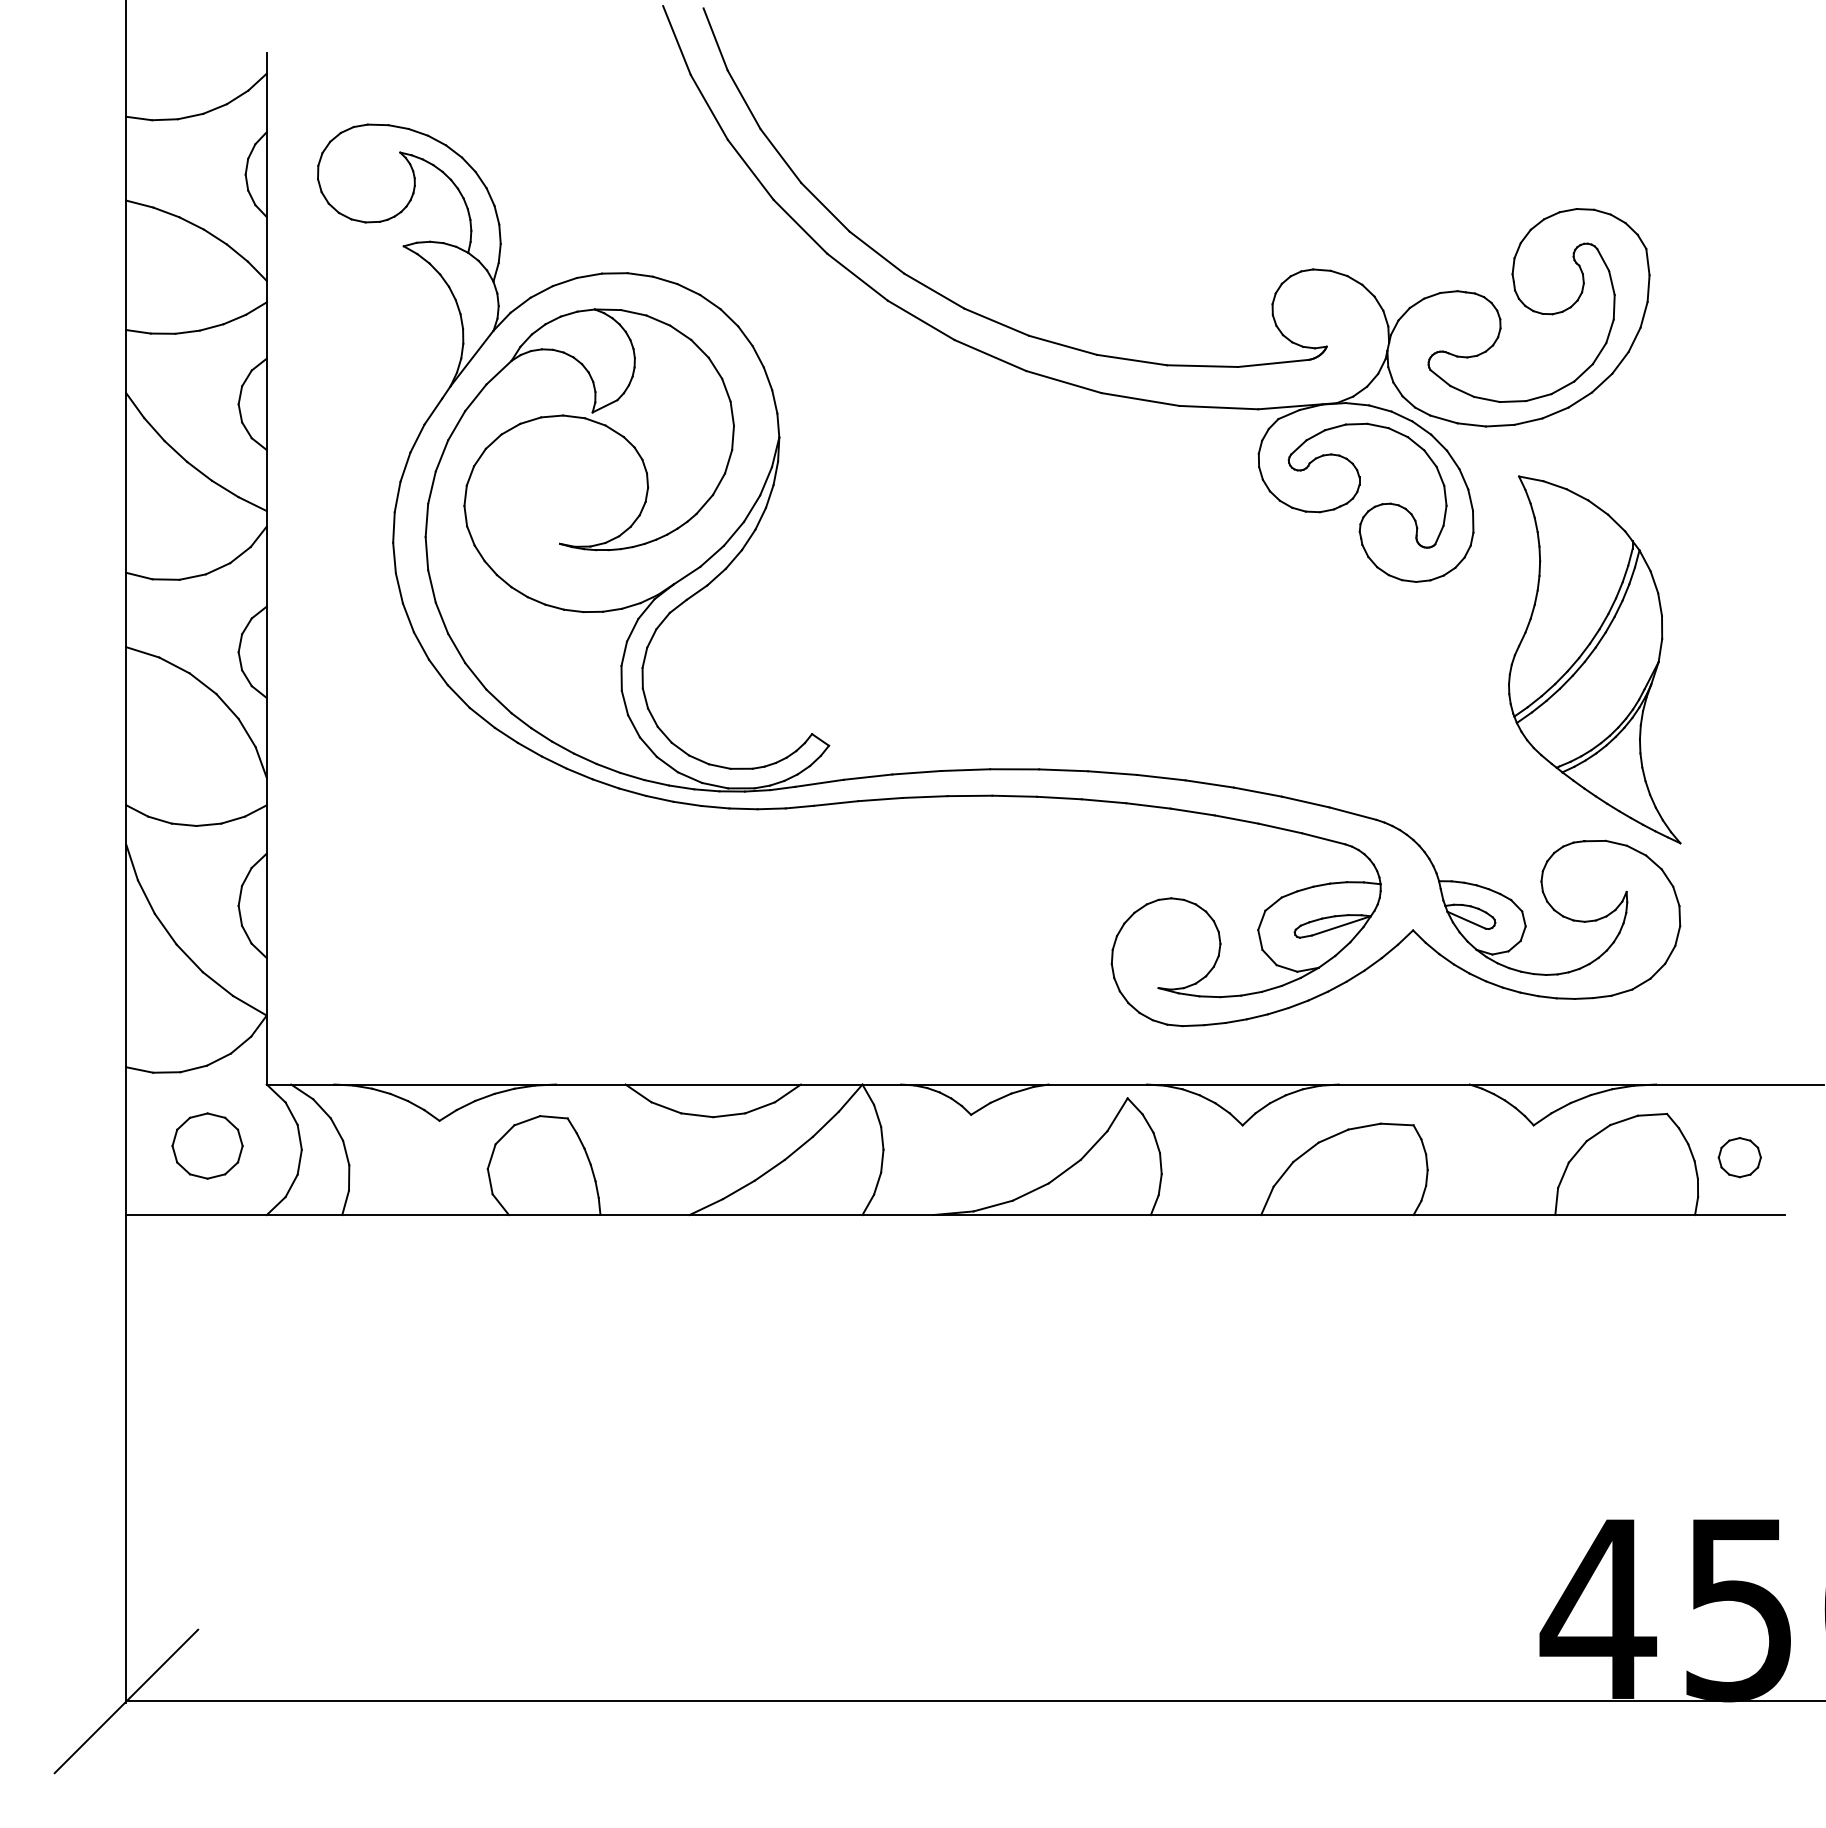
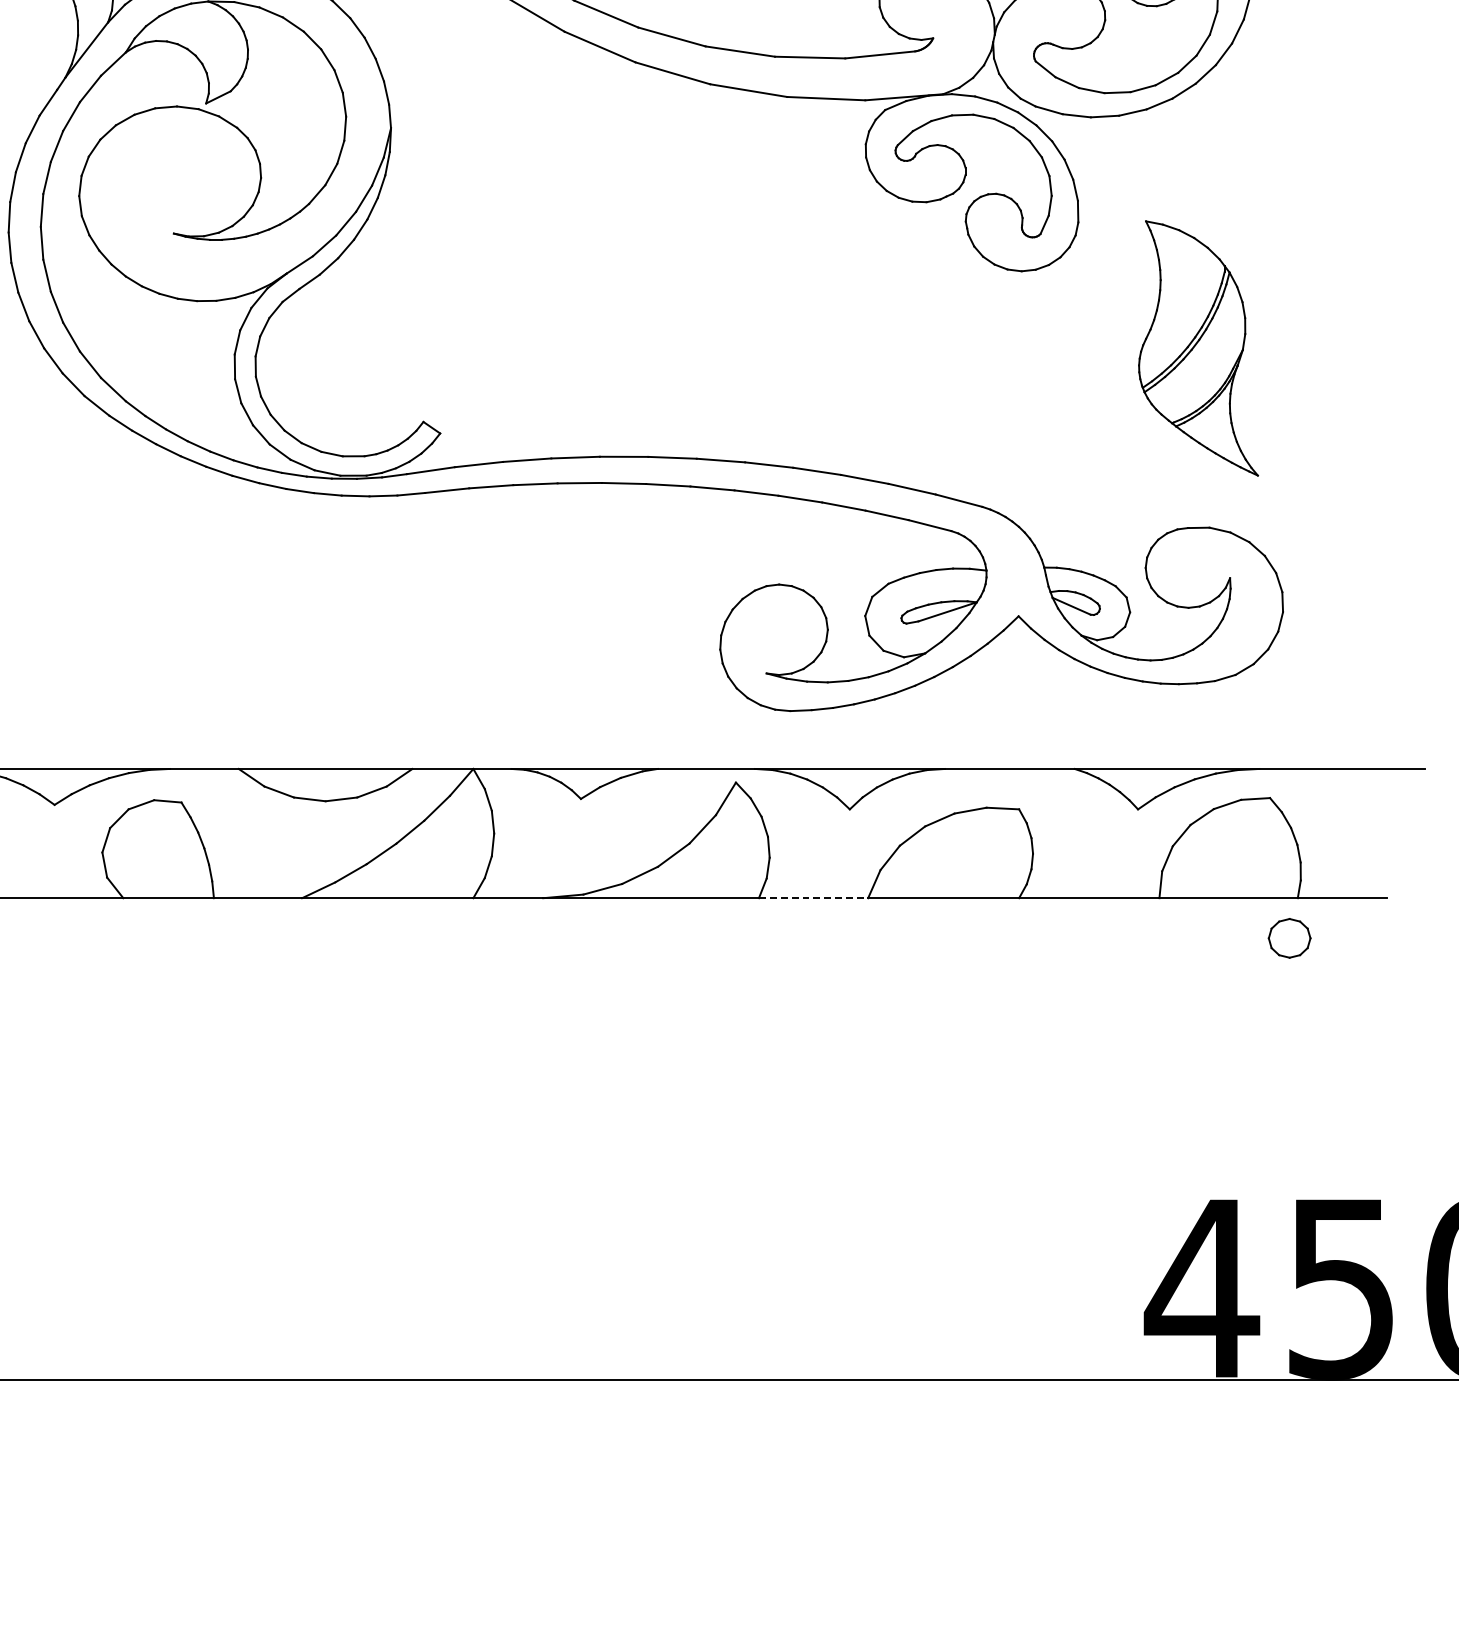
part: (1594, 659) -> (1198, 348), size x0.7
part: (1739, 1157) -> (1289, 938), moved
line: (1206, 1215) -> (814, 898), solid -> dashed

